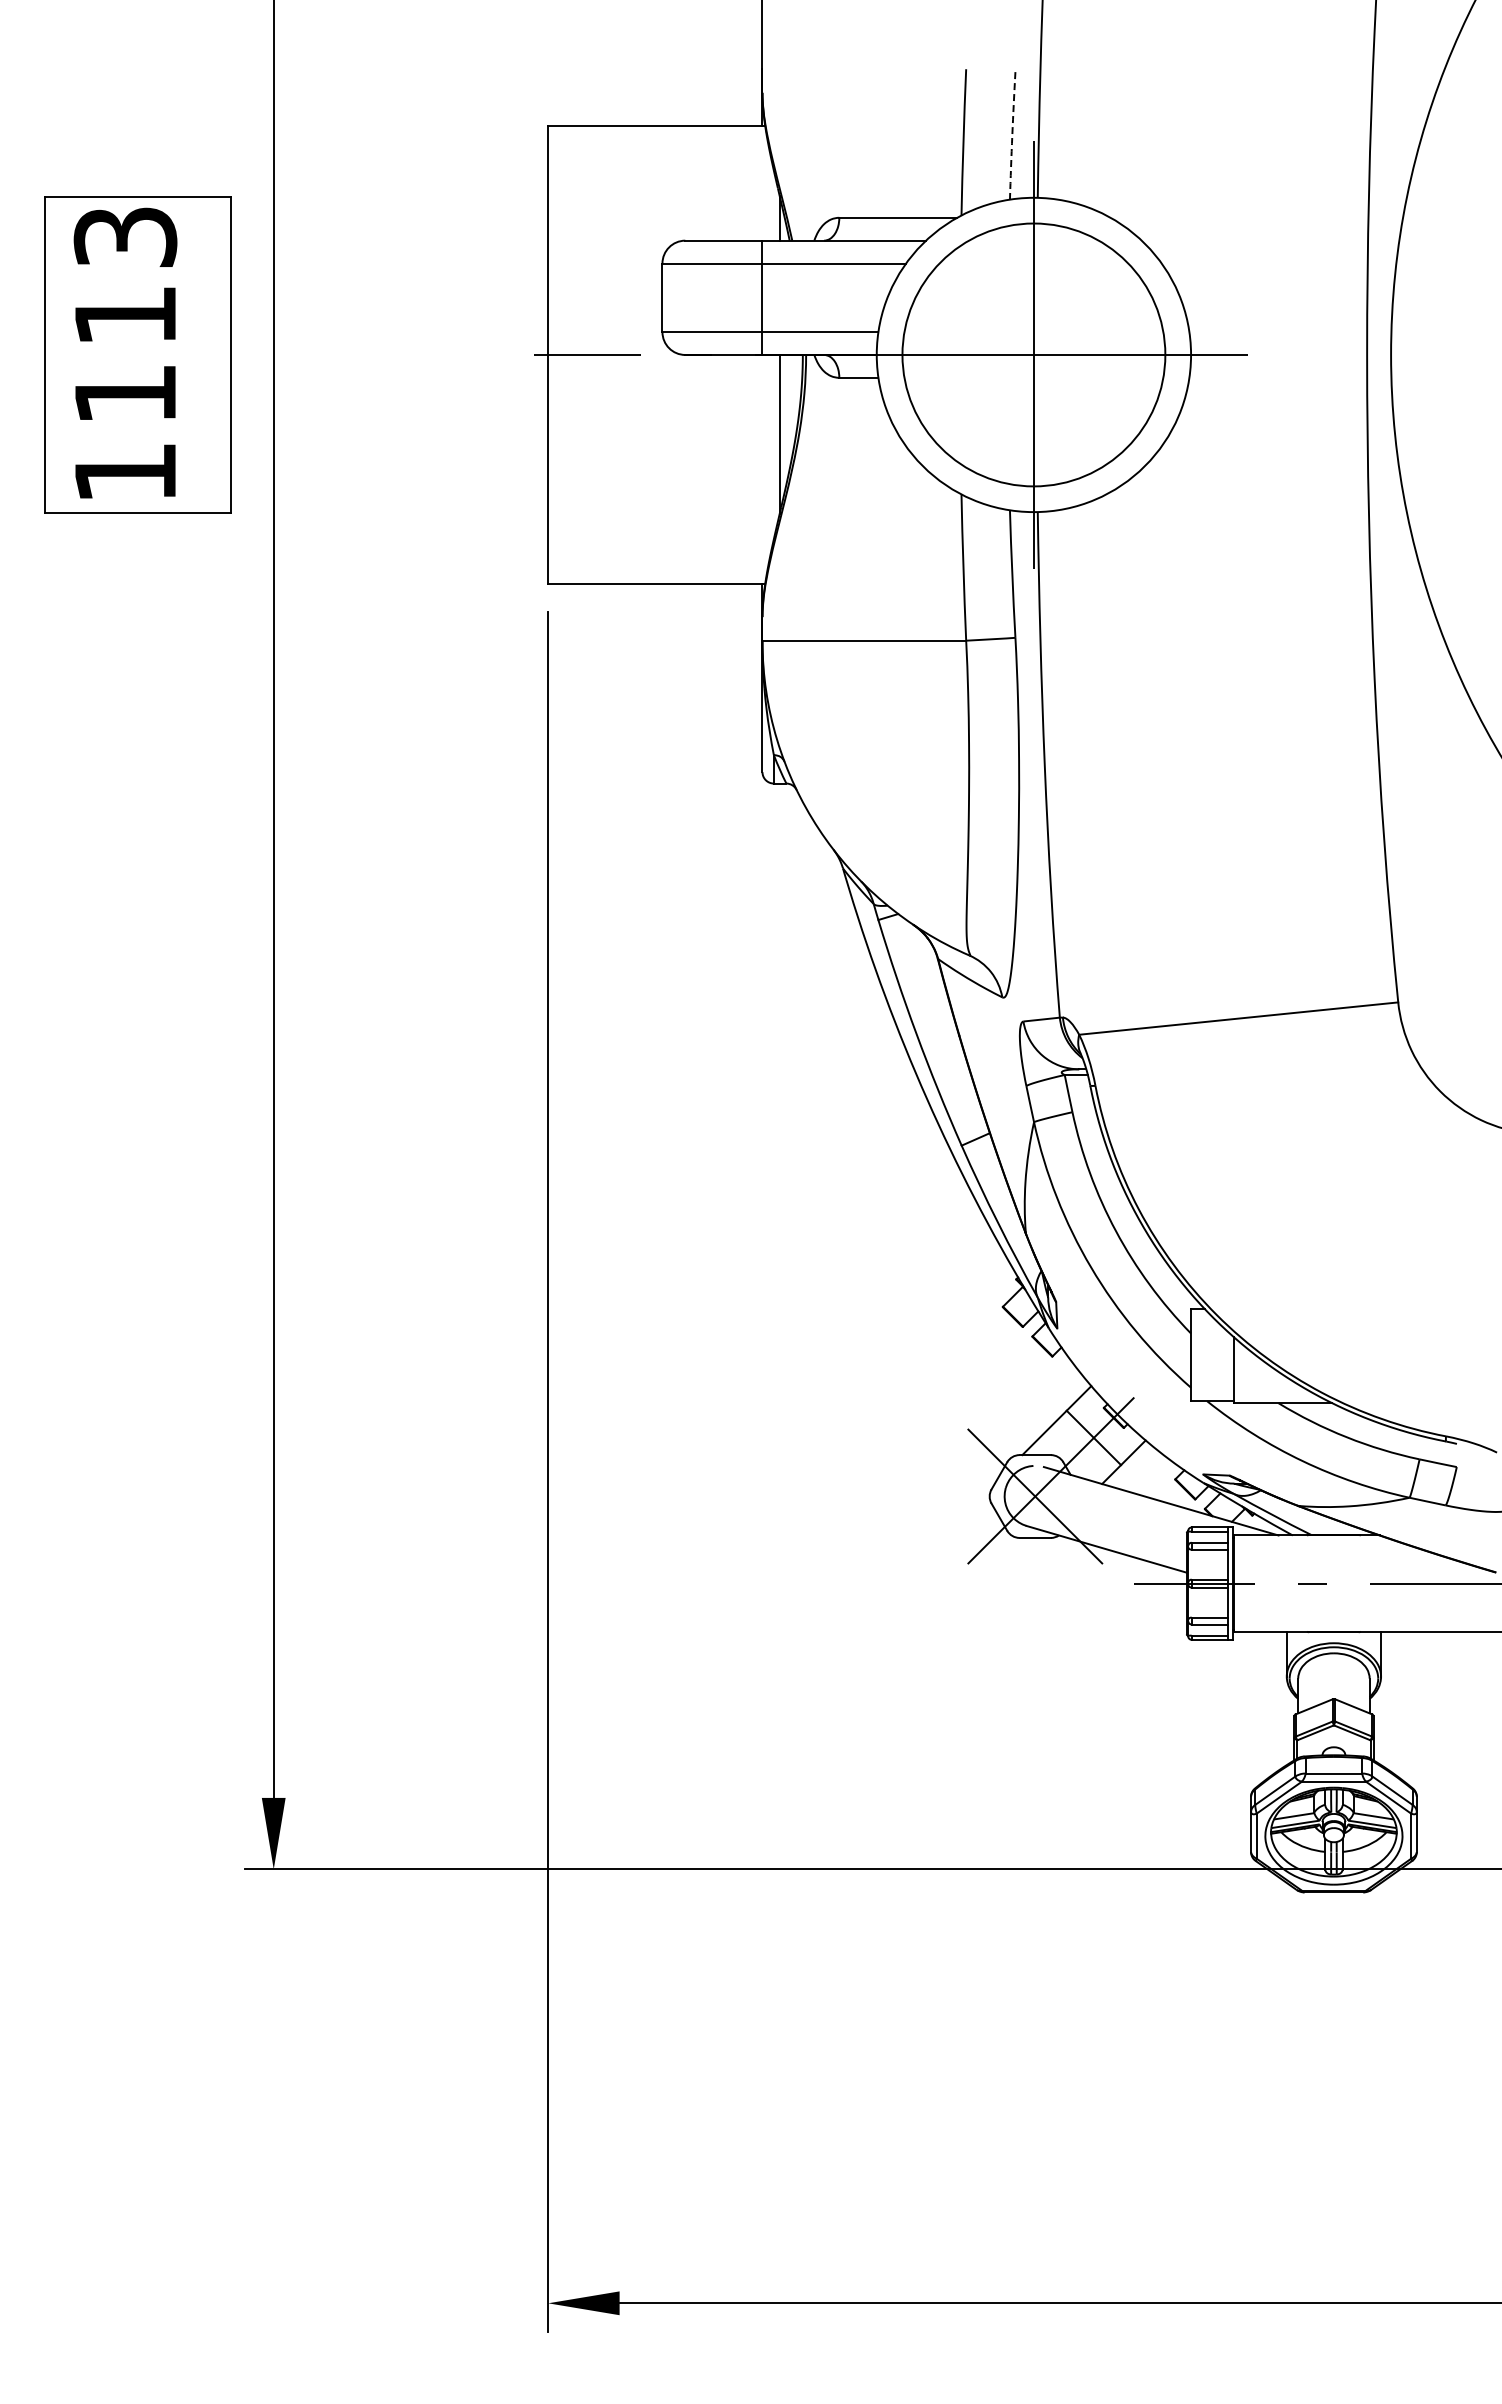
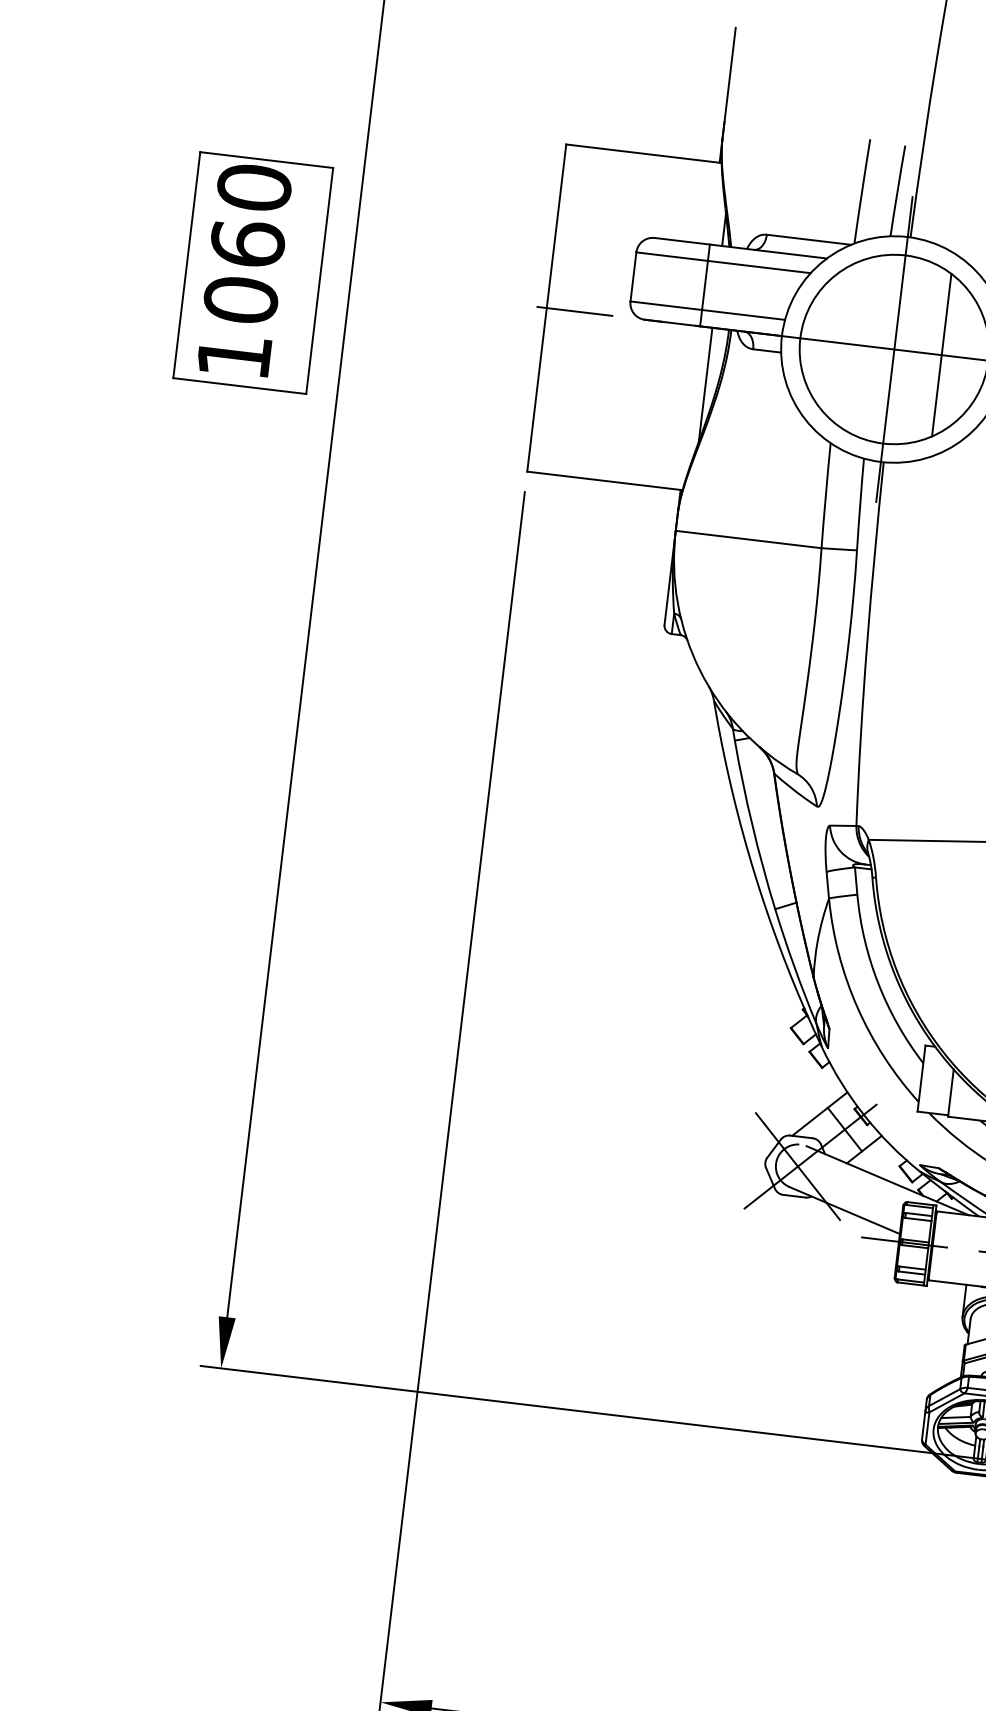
arc: (1012, 135) -> (897, 190), dashed -> solid
text: (125, 315) -> (247, 243), 1113 -> 1060
line: (1100, 354) -> (942, 354), added

